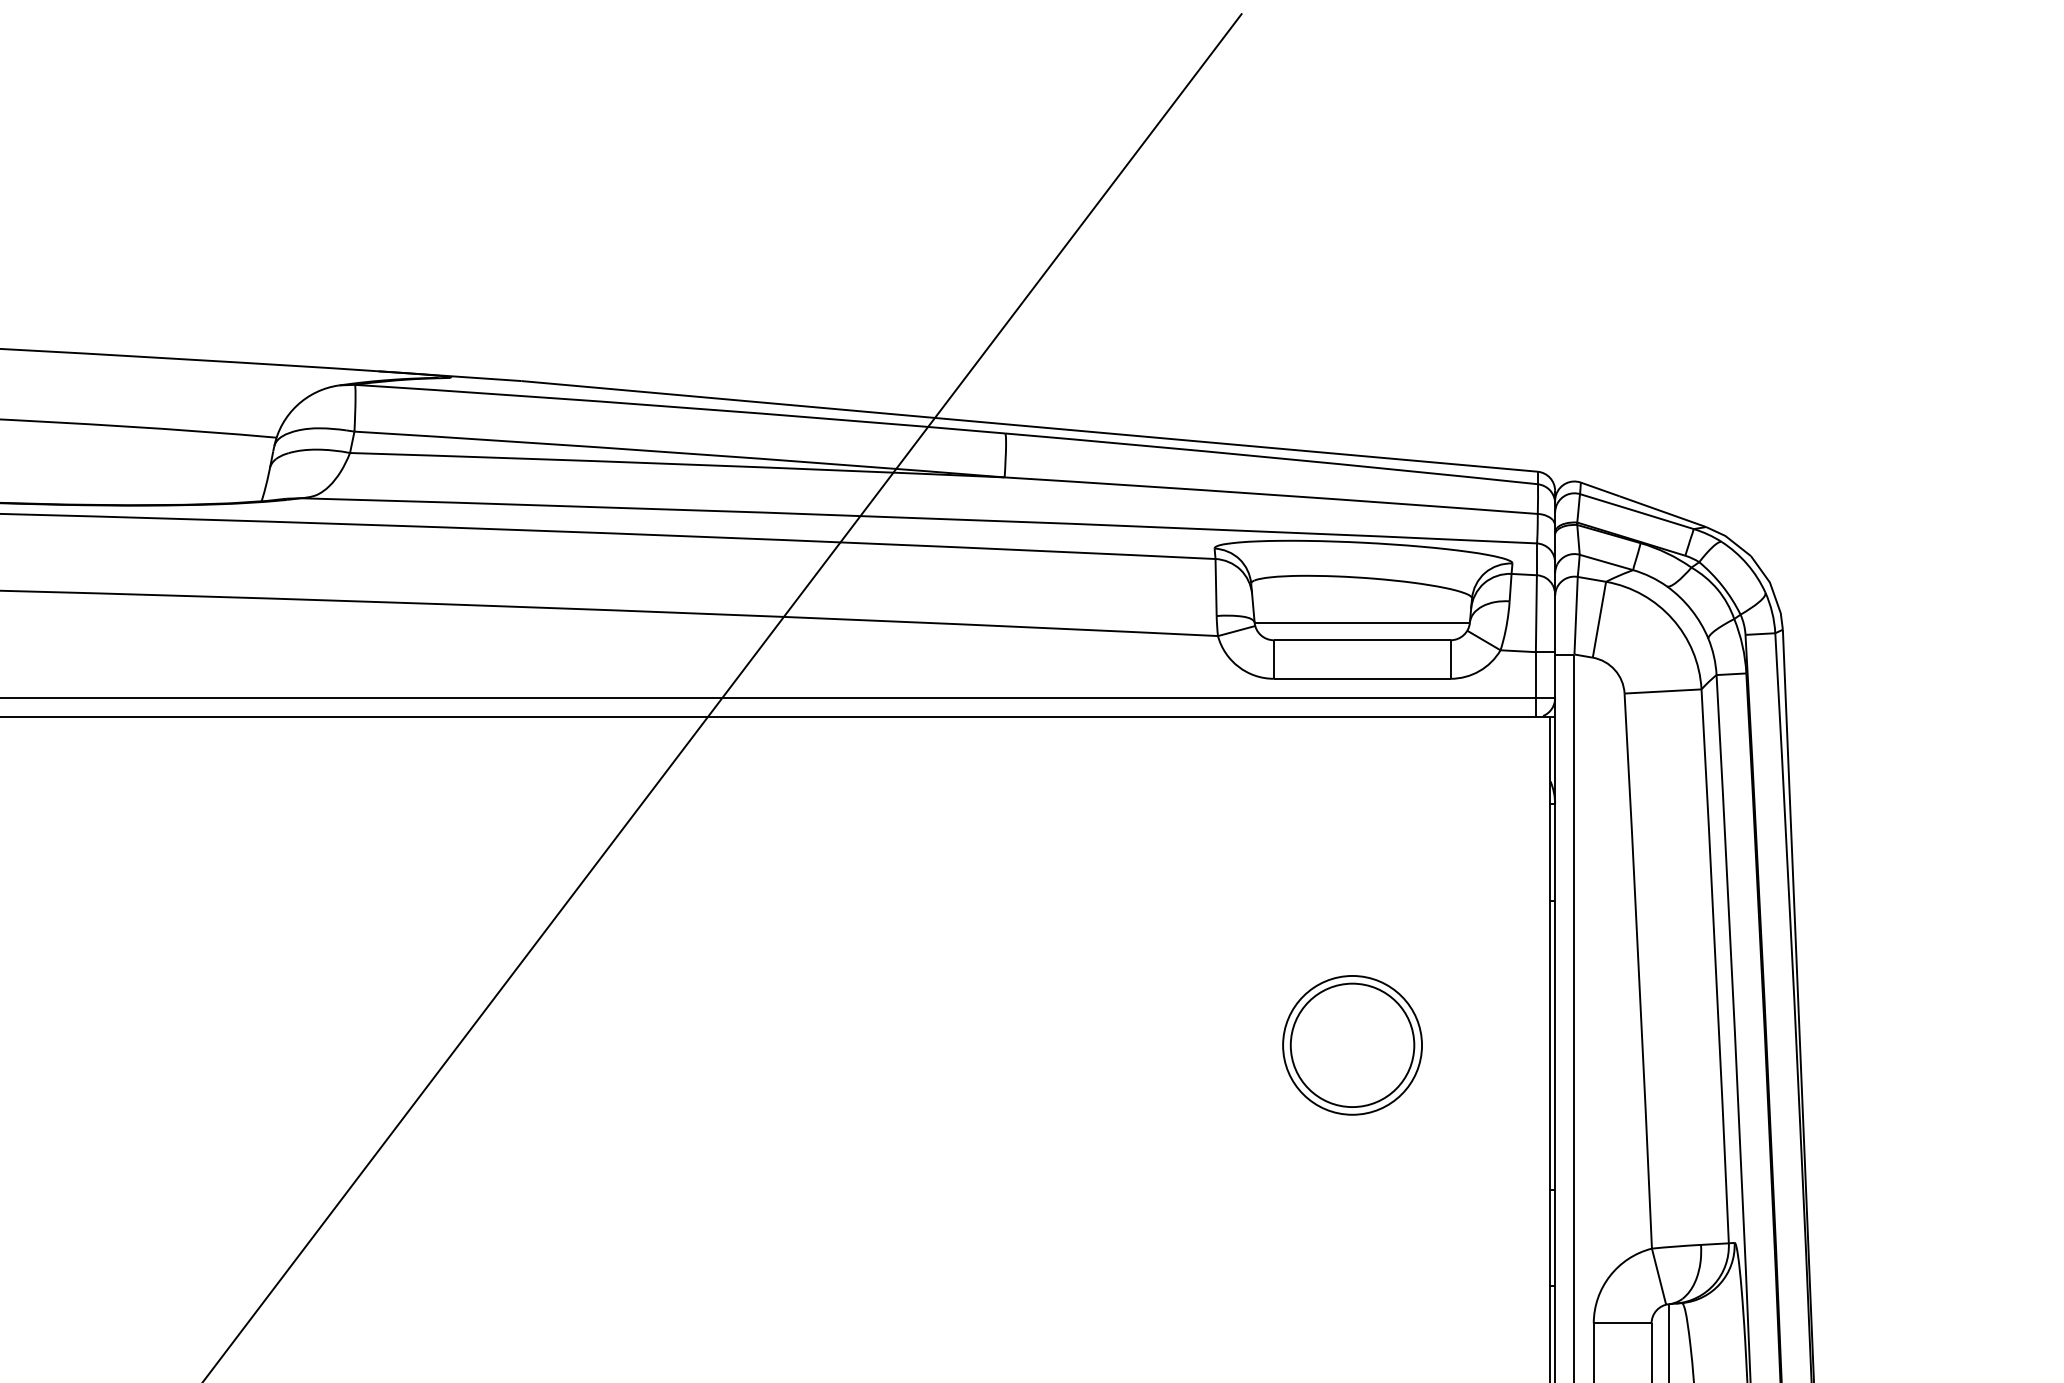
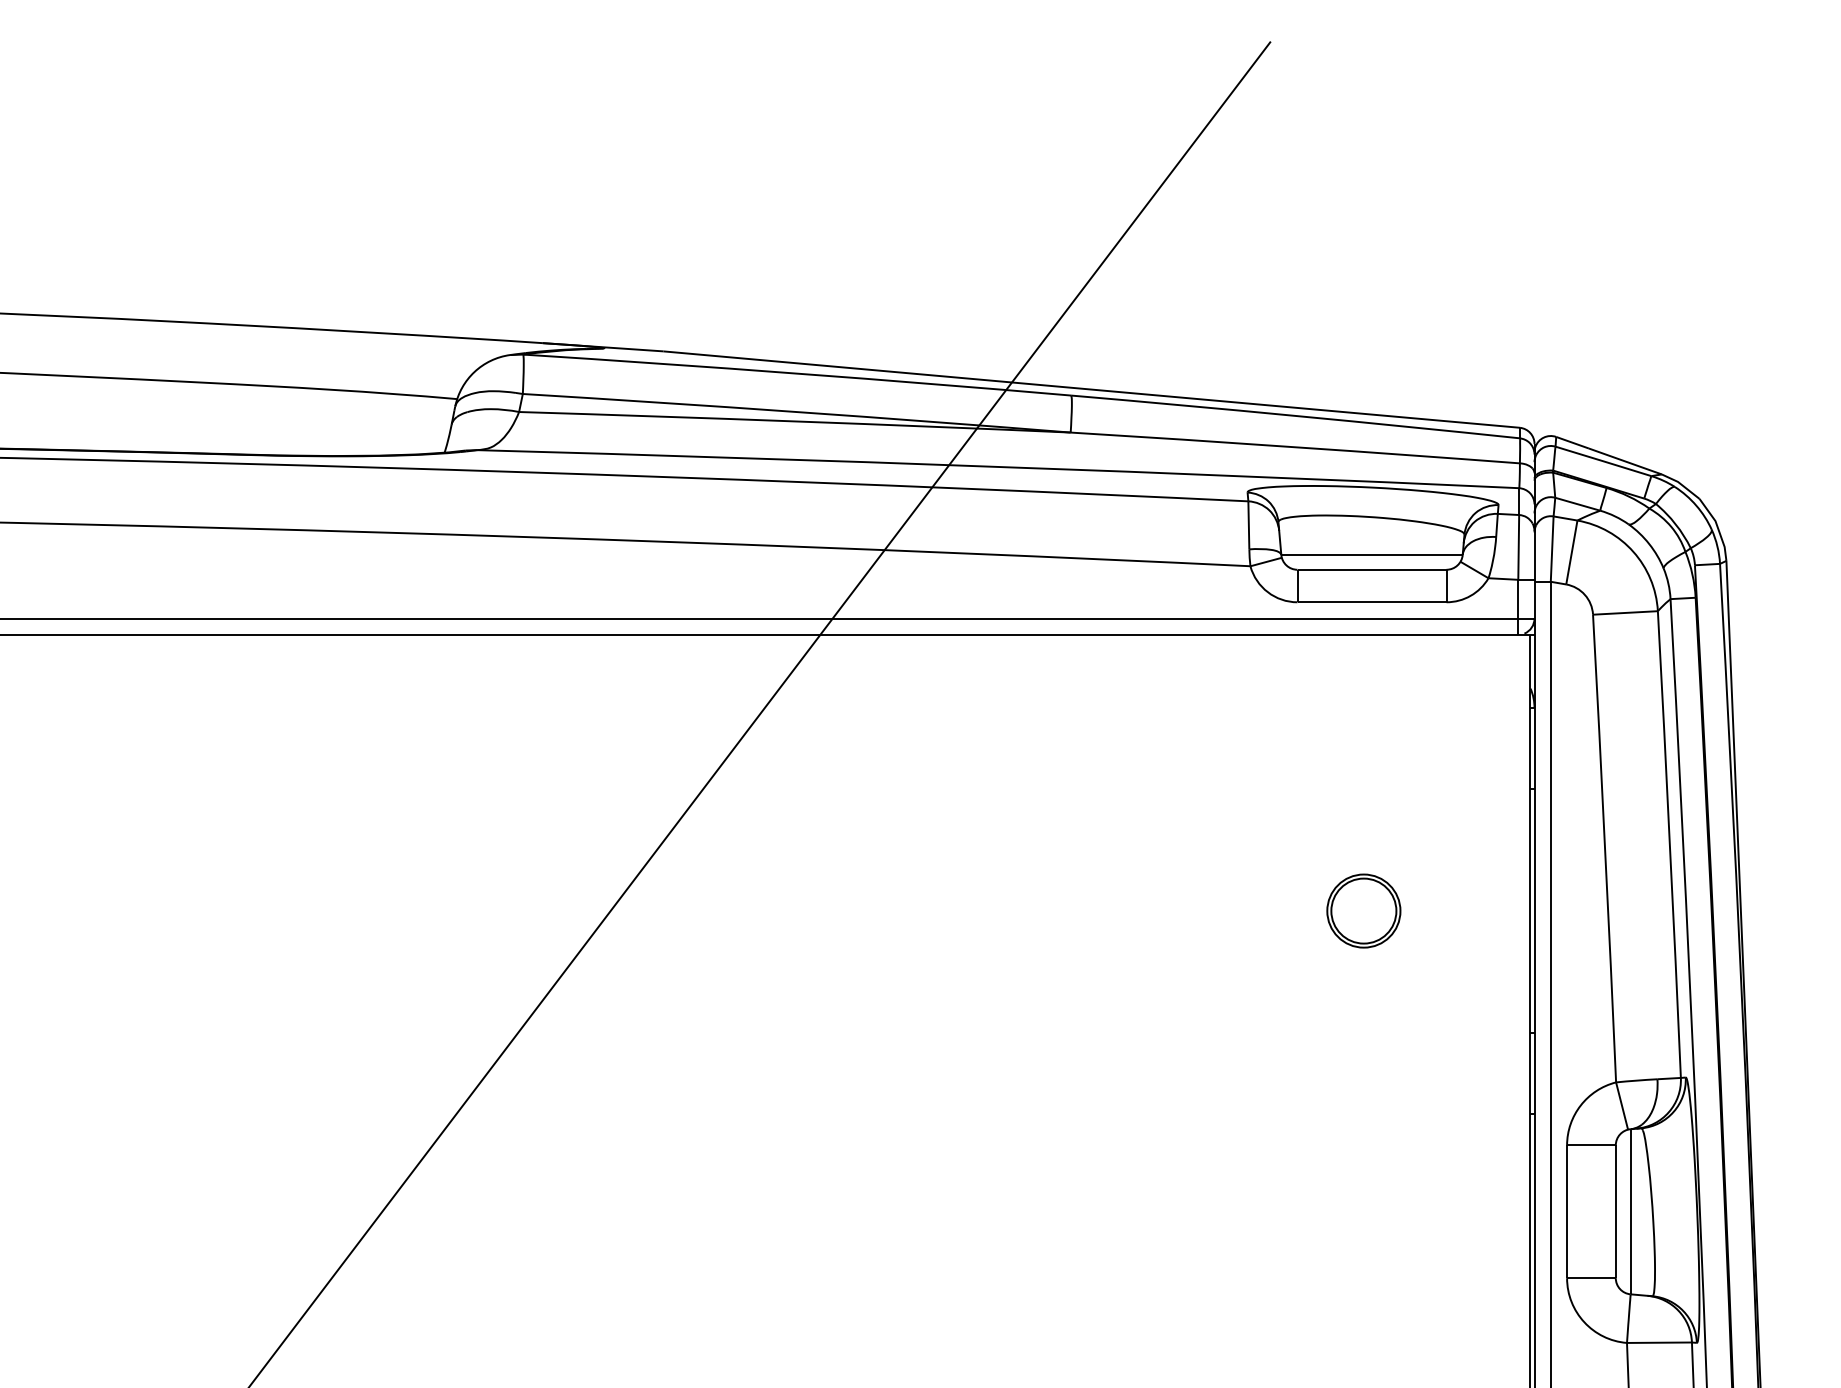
part: (1352, 1044) -> (1363, 910), size x0.62

